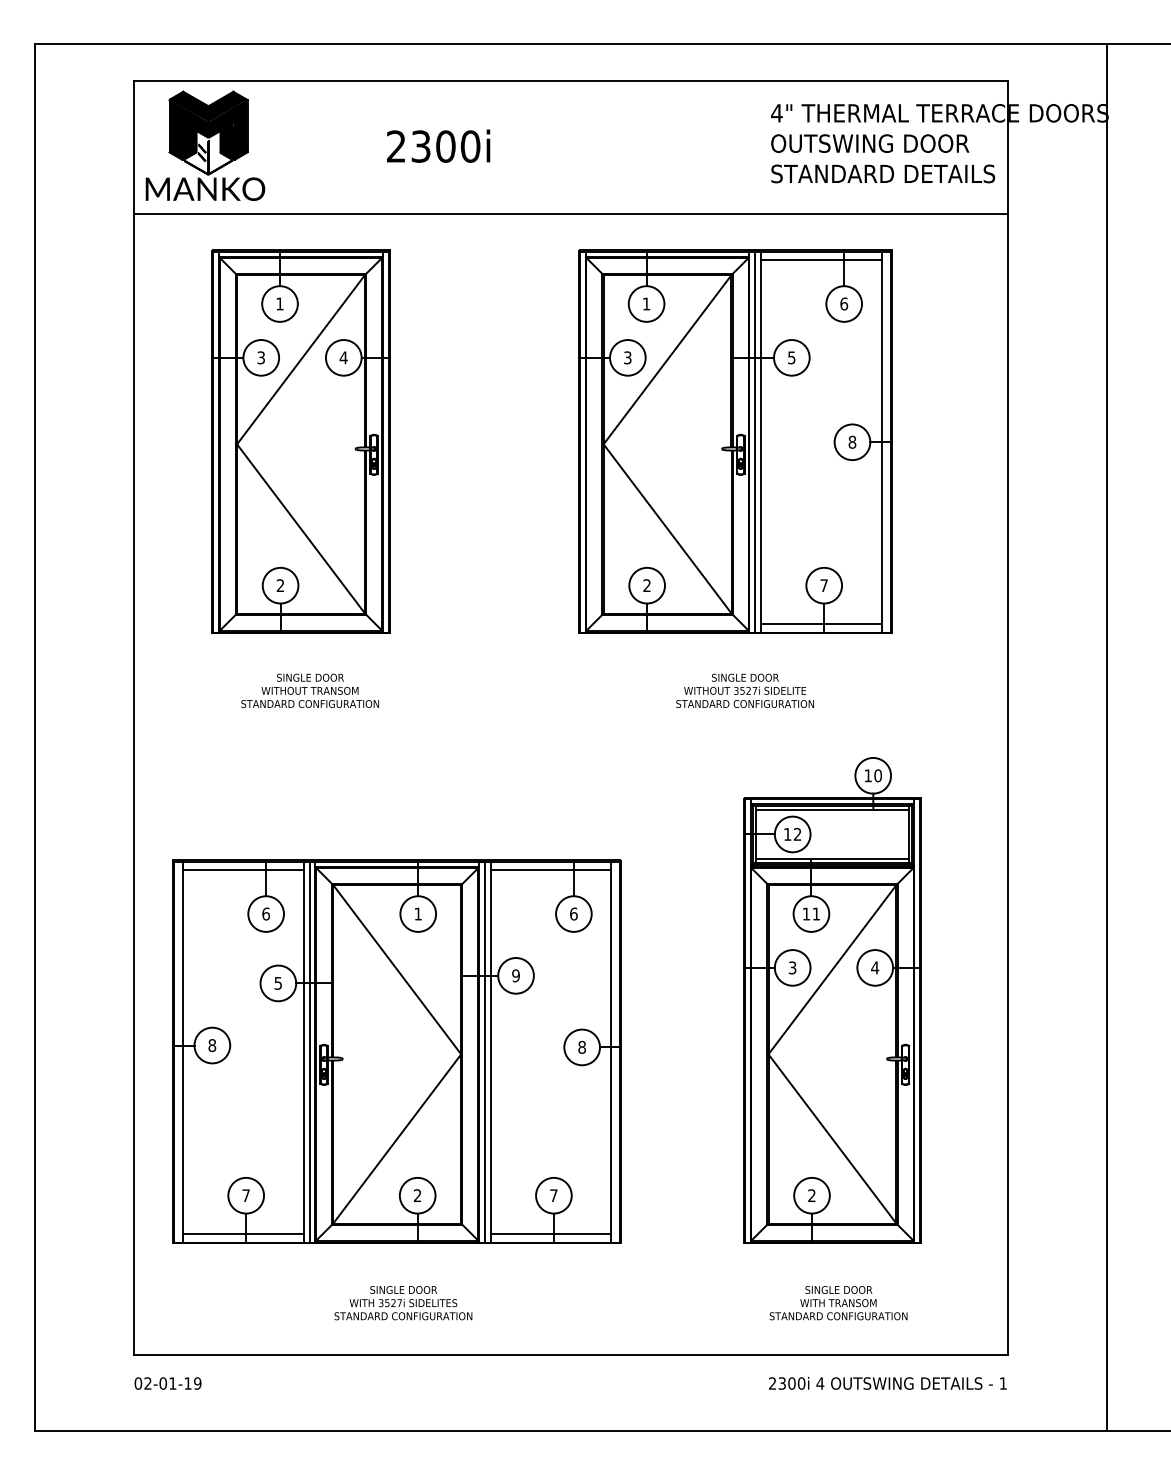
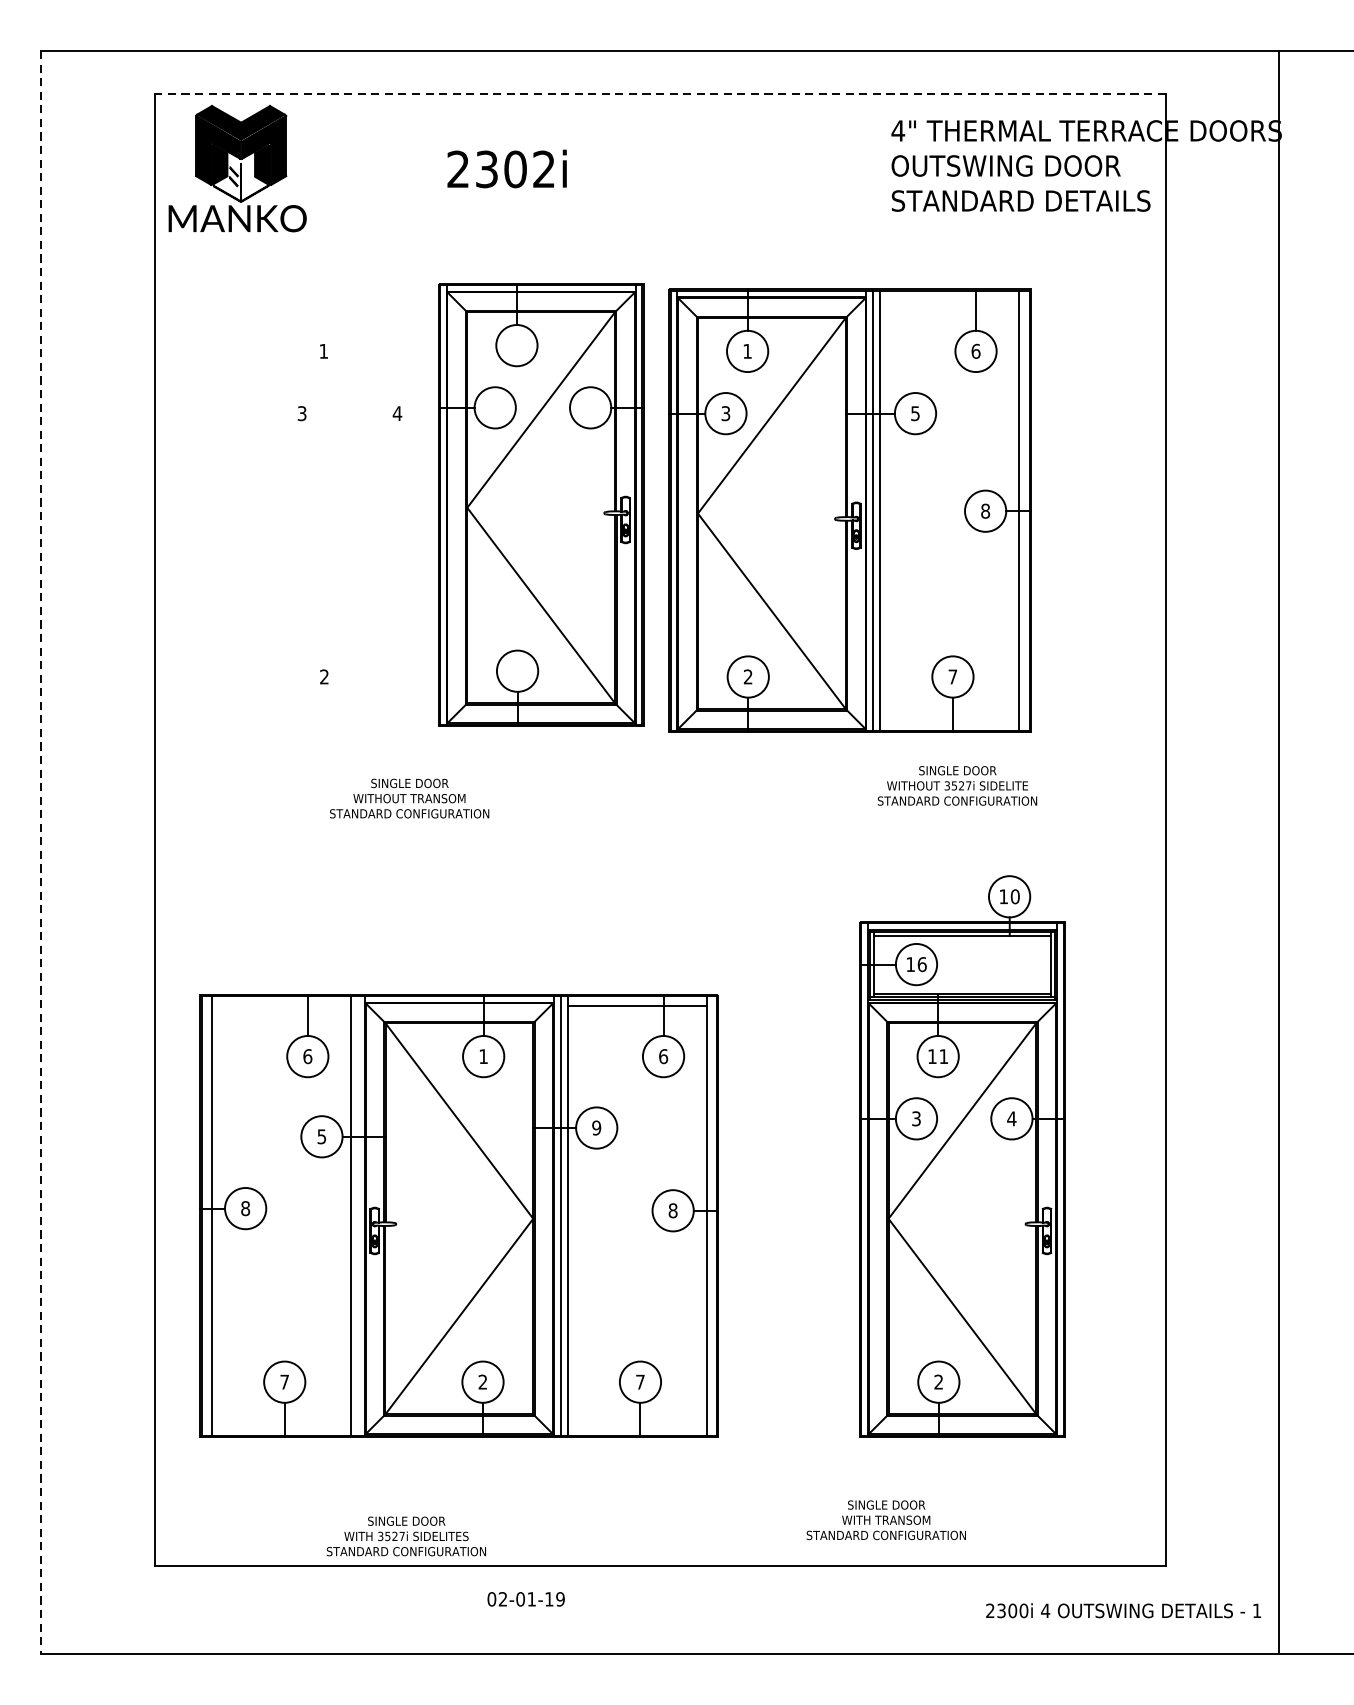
line: (570, 81) -> (659, 94), solid -> dashed
text: (470, 146) -> (544, 169), 2300i -> 2302i
line: (570, 214) -> (659, 247), removed
line: (821, 260) -> (949, 301), removed
part: (300, 441) -> (540, 504), moved
line: (821, 623) -> (949, 720), removed
text: (309, 690) -> (408, 798), moved
text: (744, 690) -> (956, 785), moved
line: (35, 737) -> (41, 852), solid -> dashed
text: (797, 834) -> (922, 964), 12 -> 16
line: (243, 870) -> (281, 1006), removed
line: (309, 1051) -> (357, 1215), removed
line: (243, 1233) -> (281, 1425), removed
line: (550, 1233) -> (636, 1425), removed
text: (403, 1303) -> (406, 1536), moved
text: (838, 1303) -> (886, 1520), moved
text: (887, 1382) -> (1123, 1609), moved
text: (167, 1383) -> (525, 1599), moved

